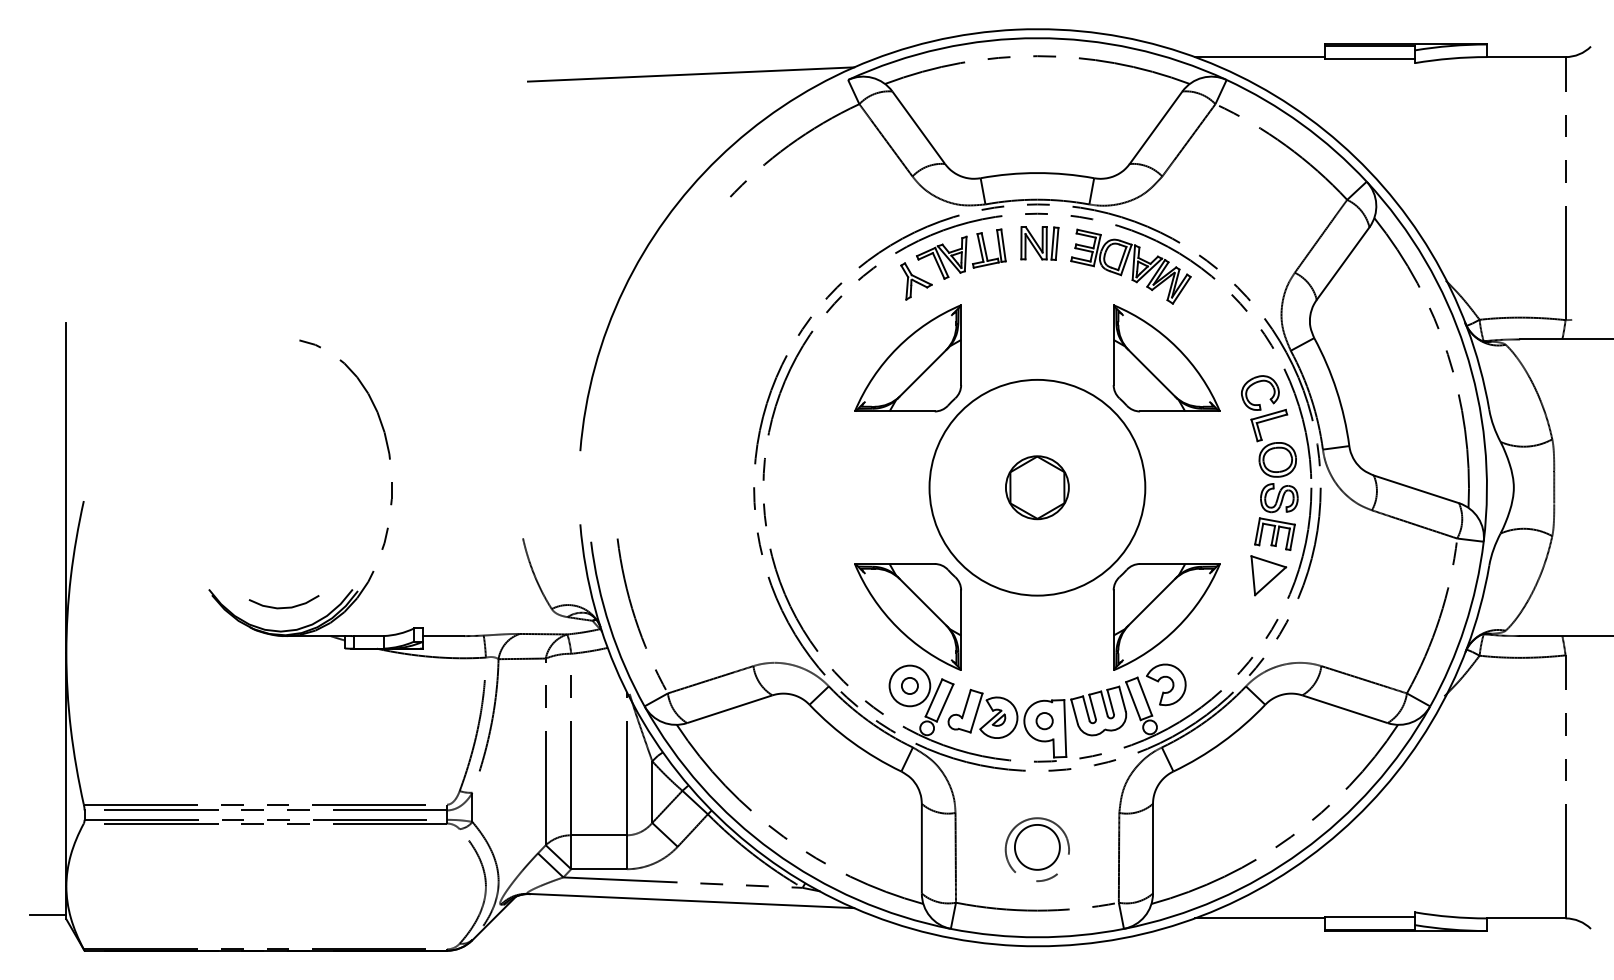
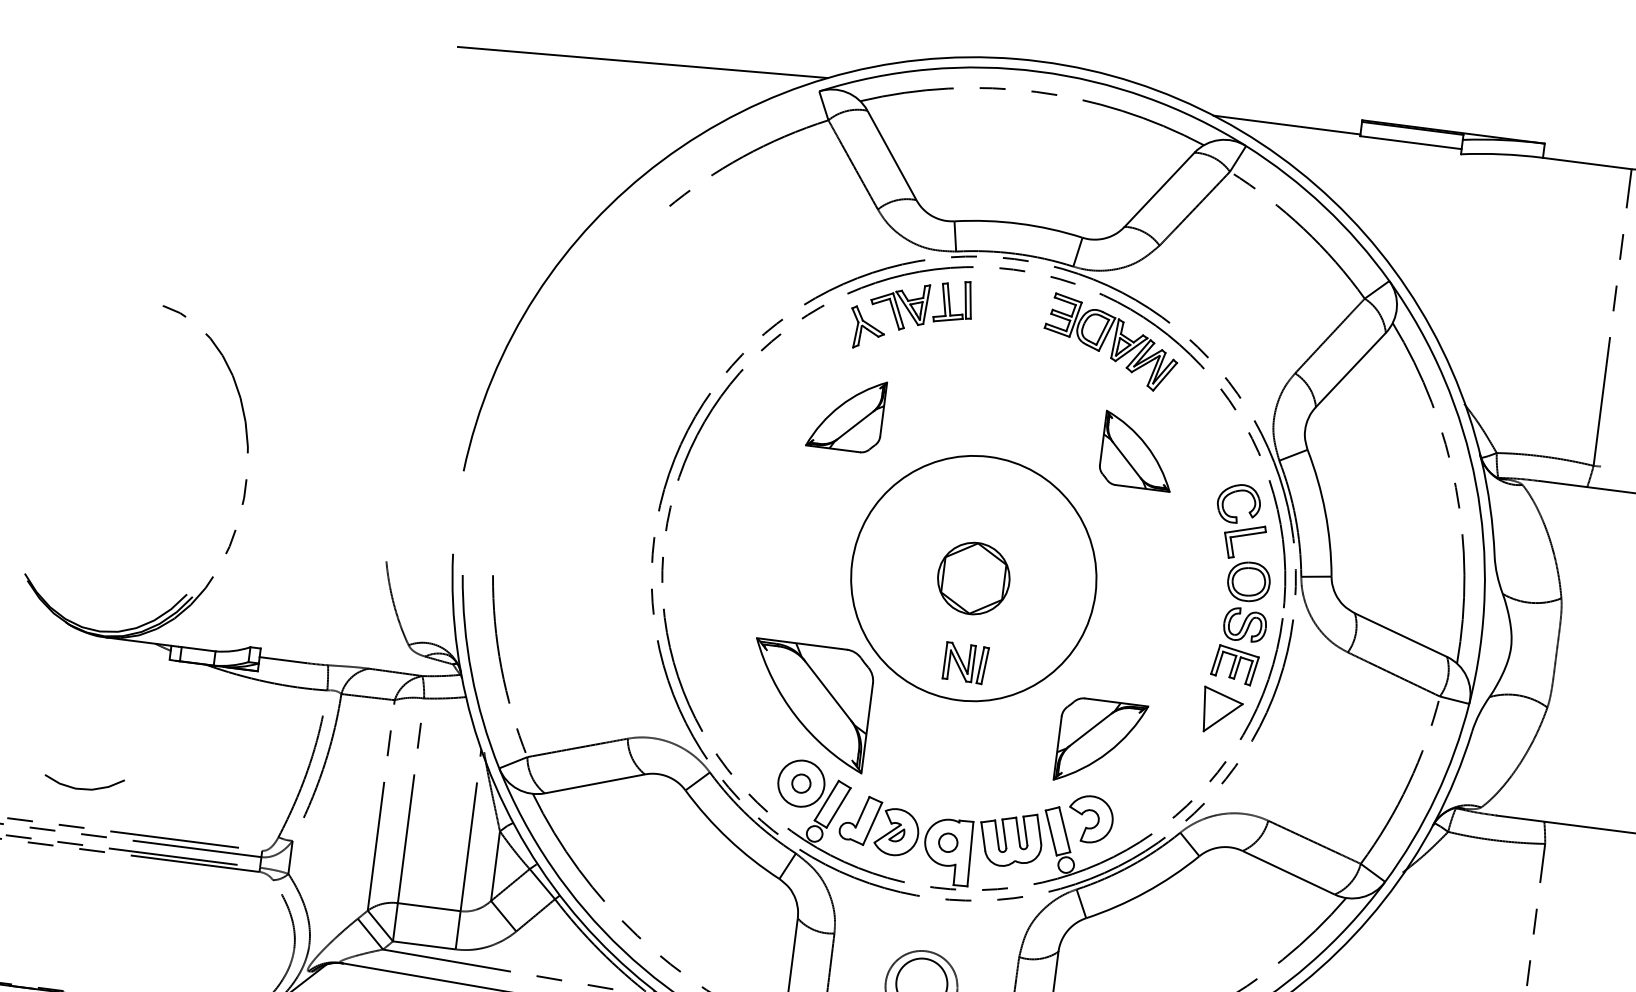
part: (1039, 243) -> (965, 663), moved
part: (907, 358) -> (845, 414), size x0.6
part: (1166, 358) -> (1138, 451), size x0.6
curve: (283, 607) -> (82, 788), moved
part: (1166, 616) -> (1100, 742), size x0.7

